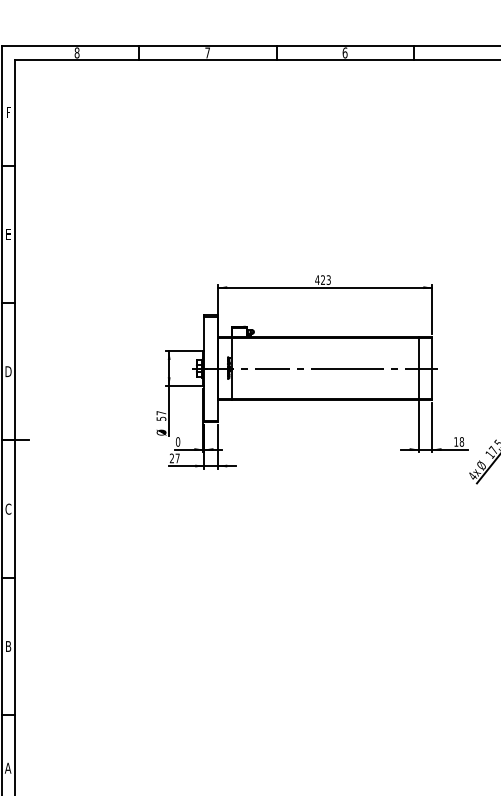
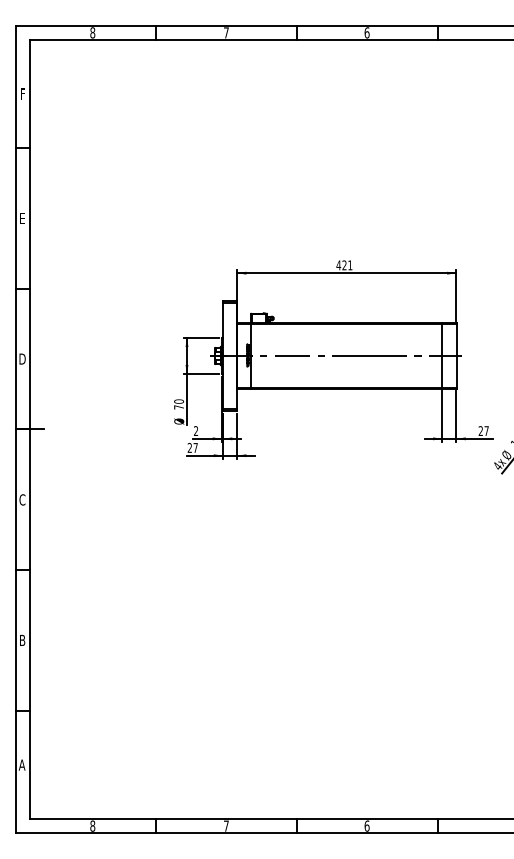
text: (328, 280) -> (350, 265), 423 -> 421
text: (161, 415) -> (179, 404), 57 -> 70
text: (177, 442) -> (195, 431), 0 -> 2
text: (458, 442) -> (483, 431), 18 -> 27

